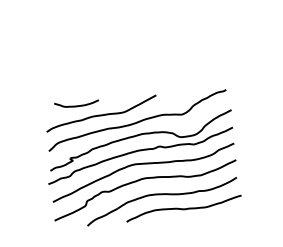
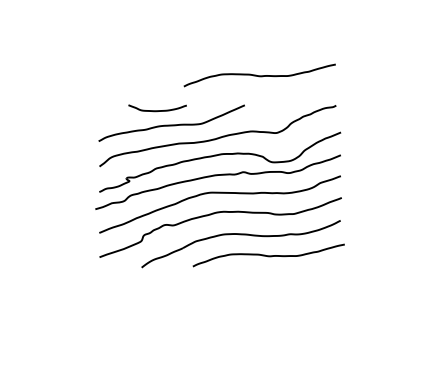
curve: (165, 71) -> (259, 75), added
curve: (76, 105) -> (157, 110), moved

